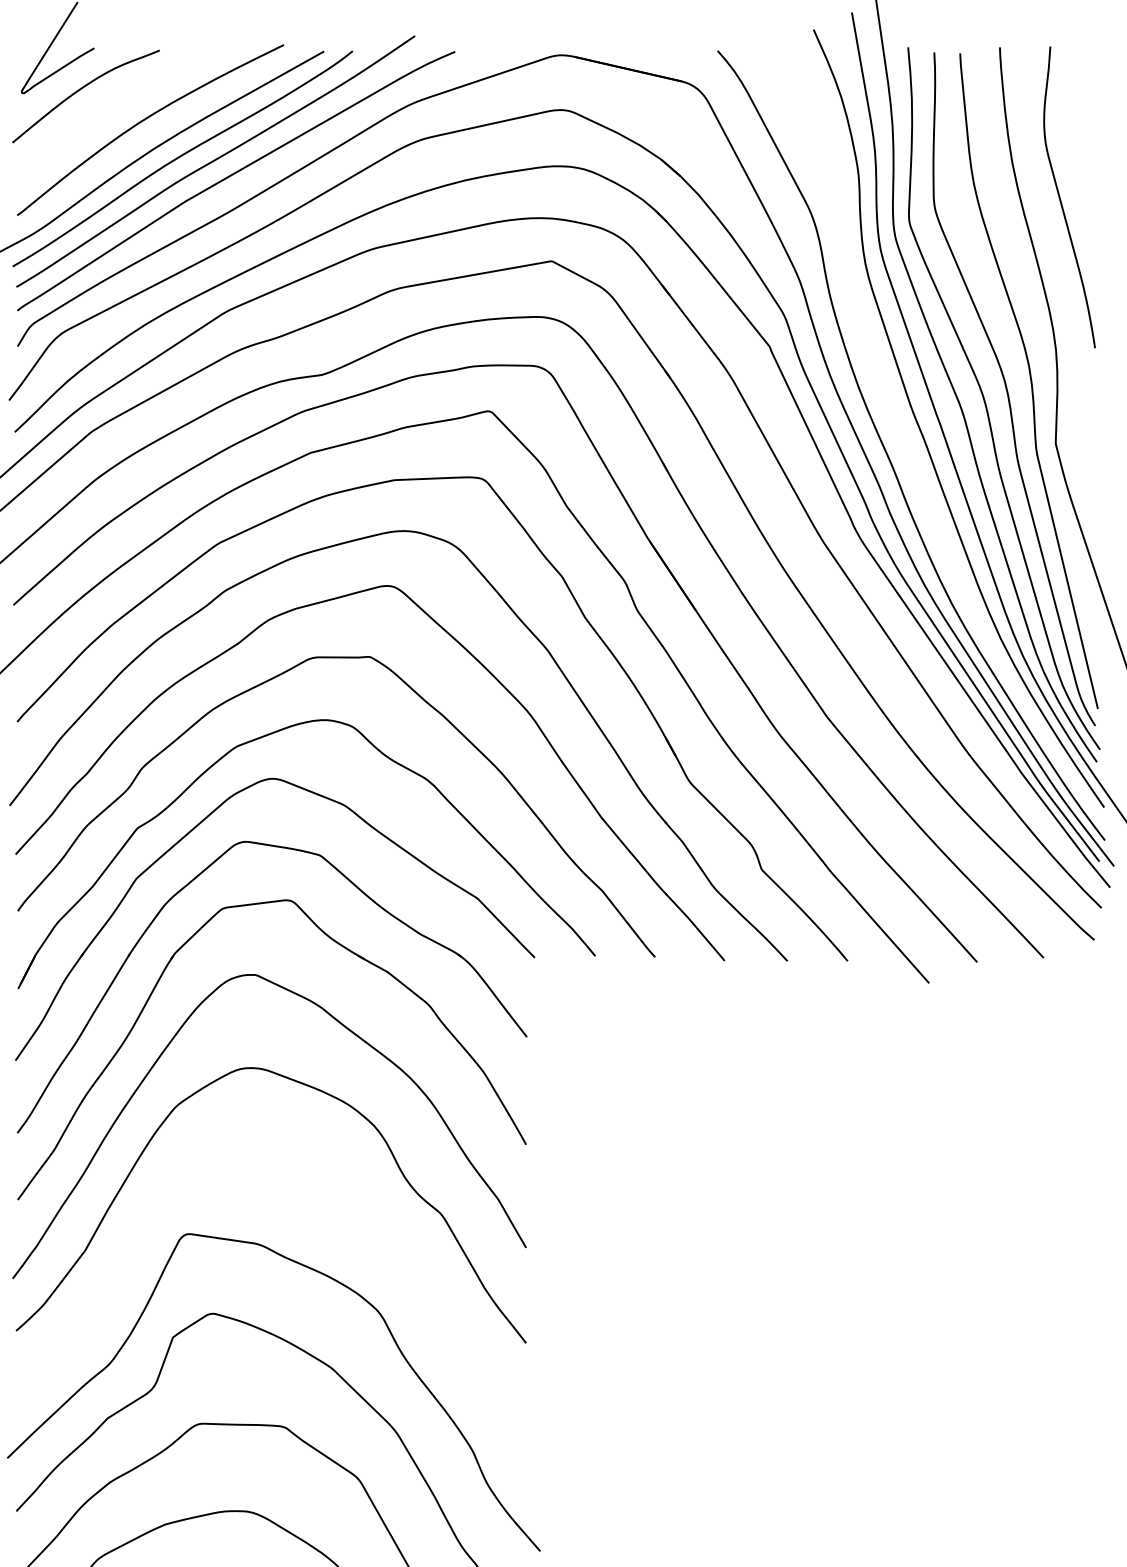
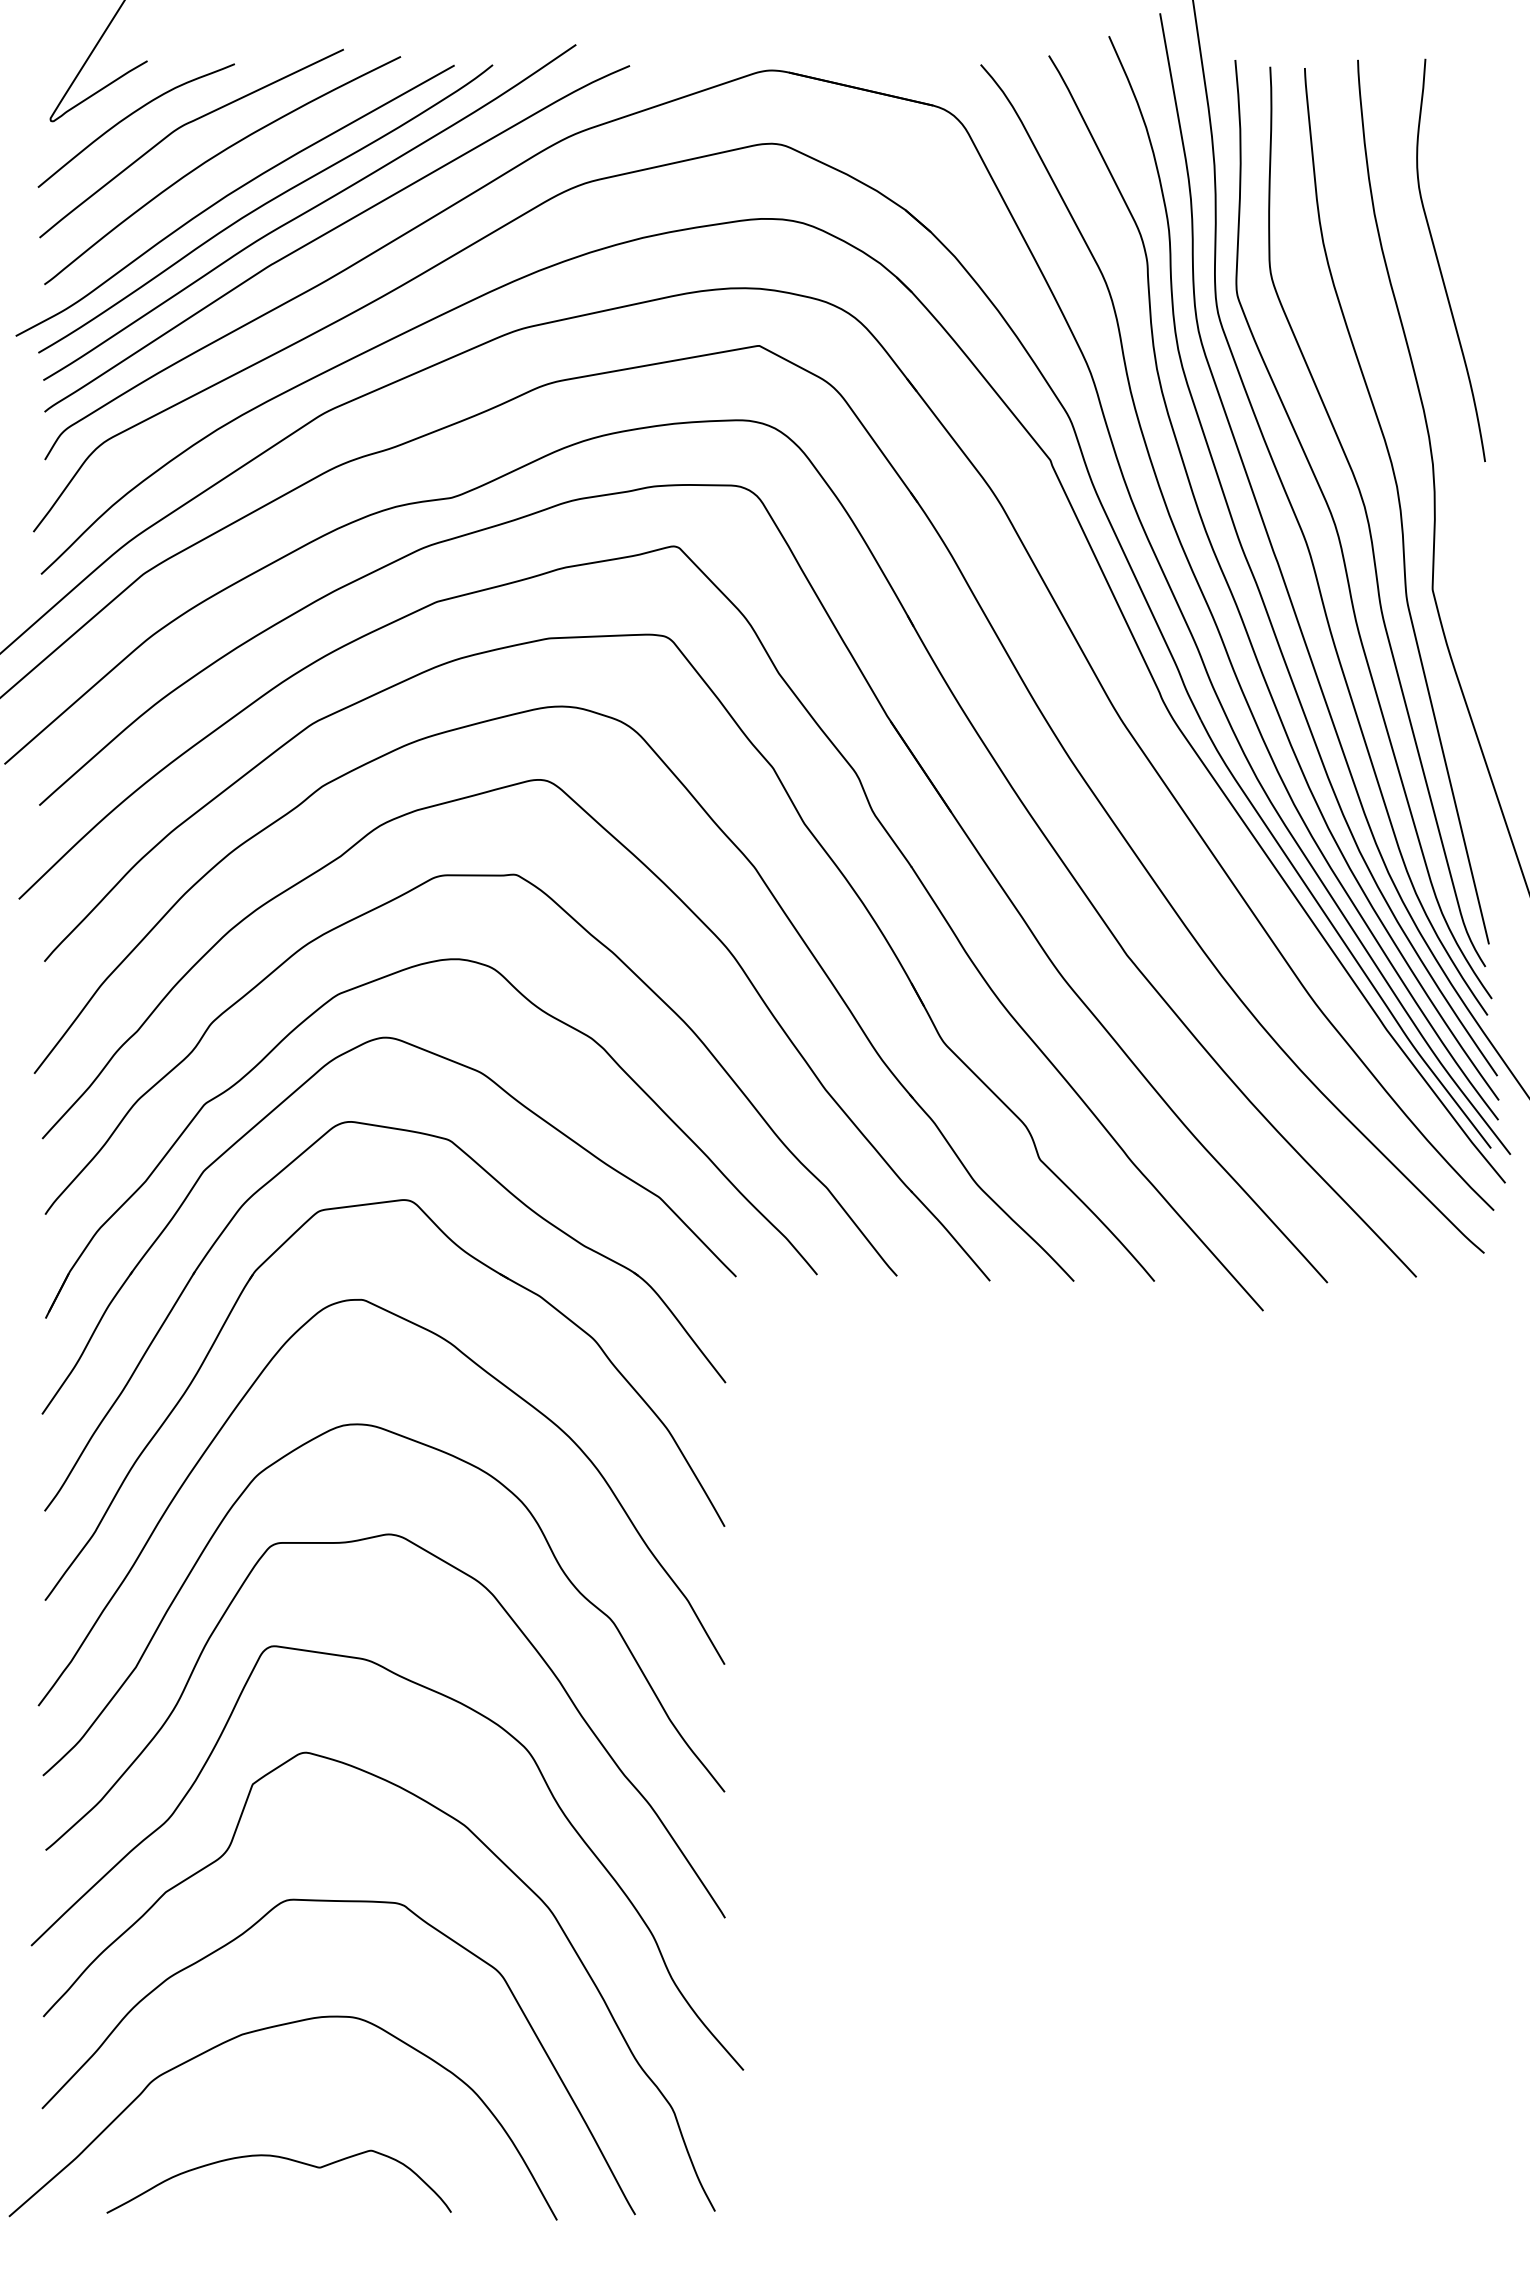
curve: (120, 97) -> (182, 127), added
curve: (906, 445) -> (1232, 592), added
curve: (369, 1218) -> (515, 1625), added

